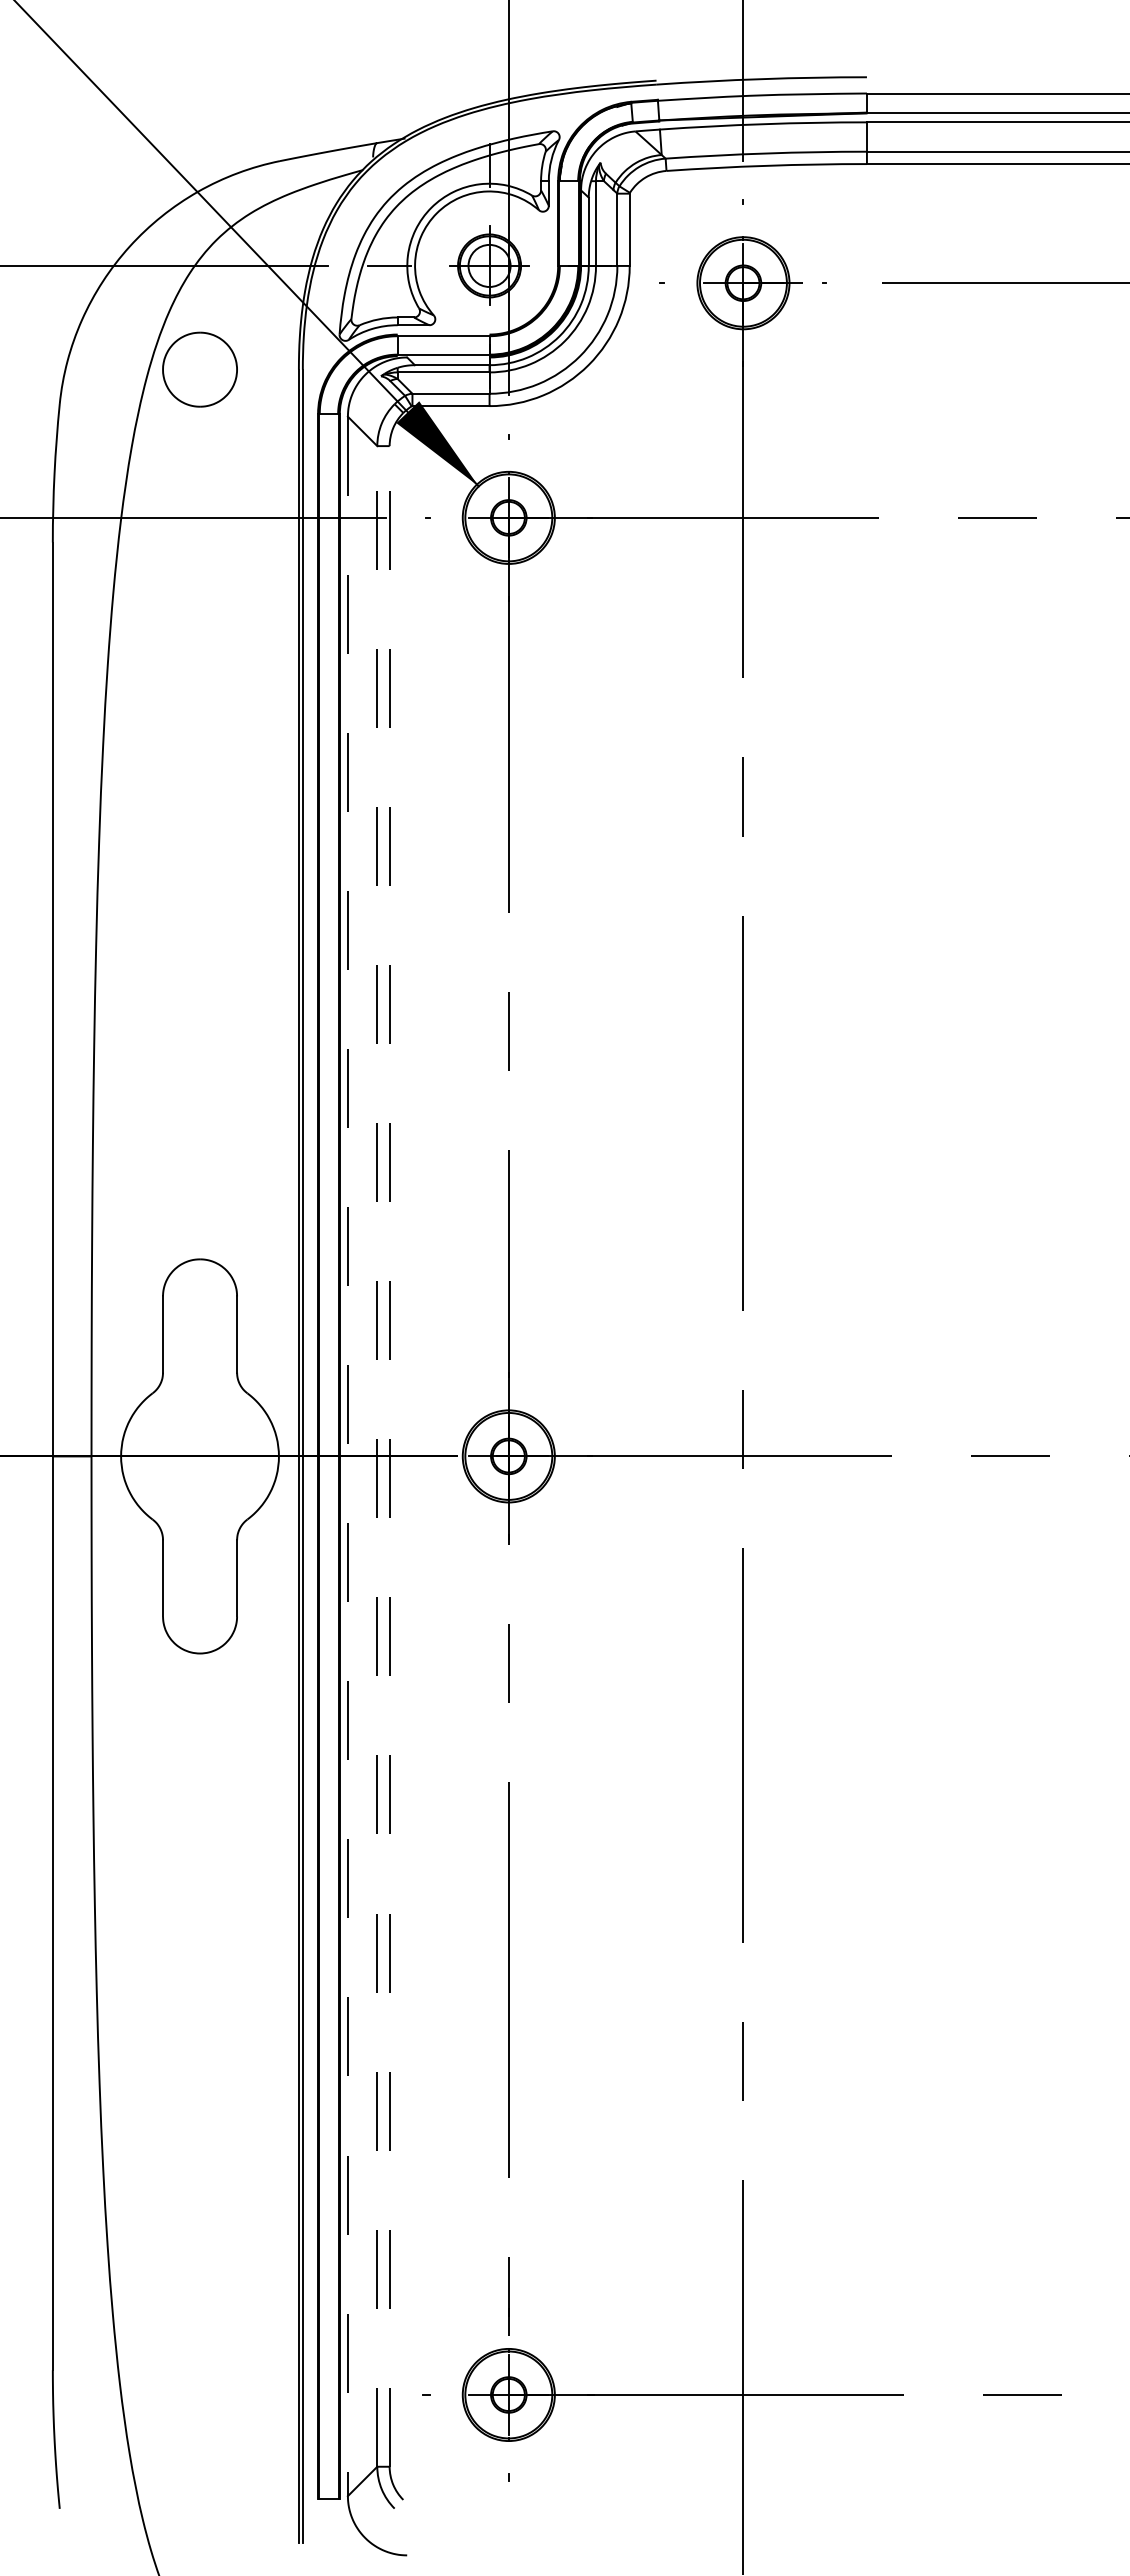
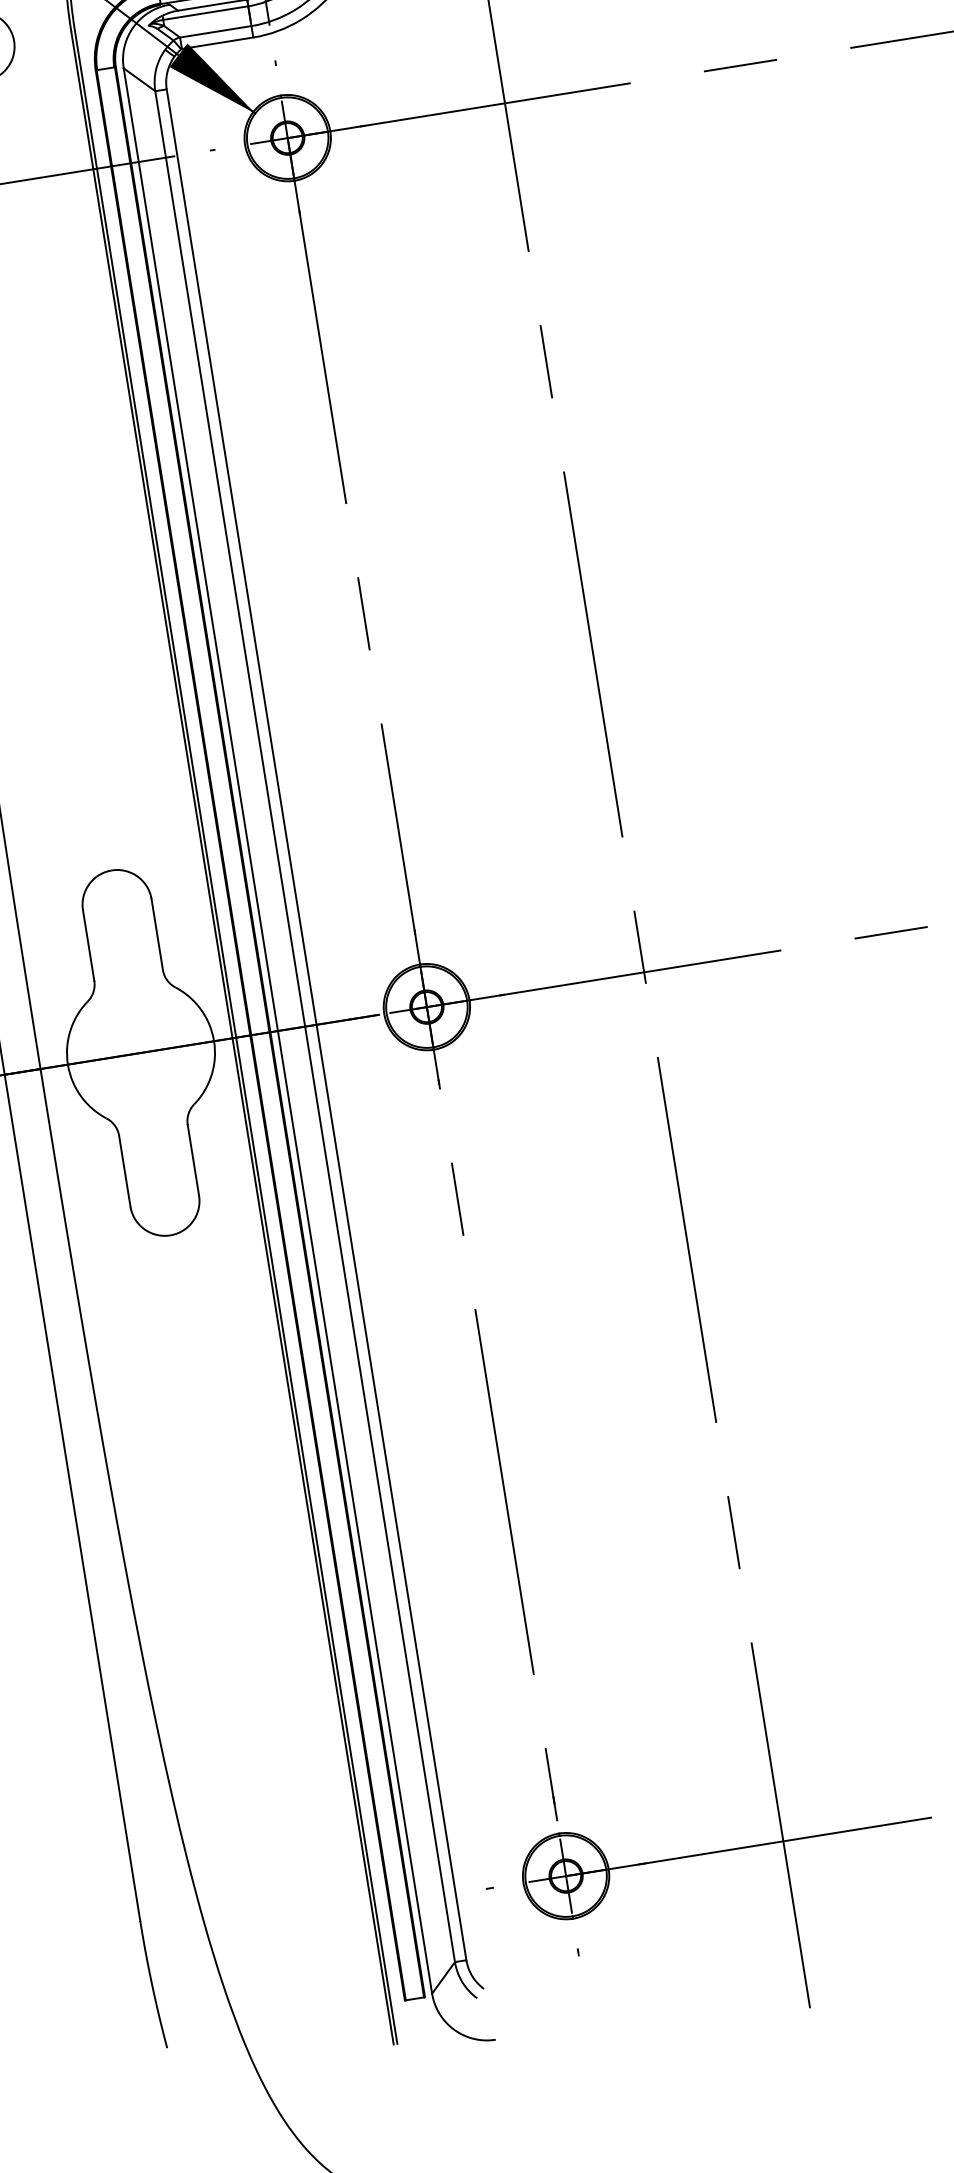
line: (377, 1455) -> (305, 1025), dashed -> solid
line: (389, 1455) -> (316, 1023), dashed -> solid
line: (347, 1456) -> (277, 1031), dashed -> solid

